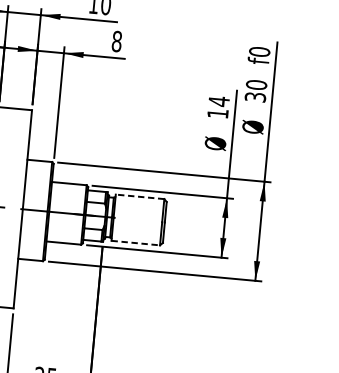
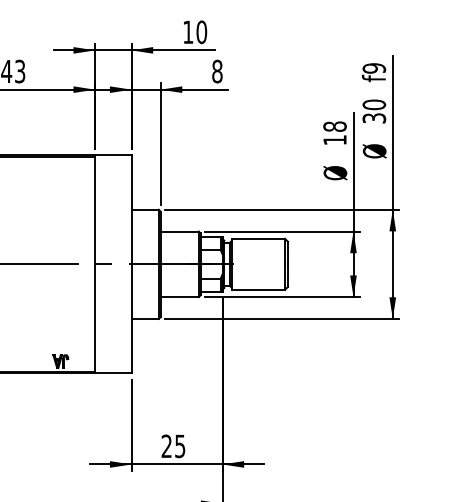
text: (259, 52) -> (374, 68), f0 -> f9
text: (218, 101) -> (334, 126), 14 -> 18
line: (140, 196) -> (258, 238), dashed -> solid
line: (135, 242) -> (258, 289), dashed -> solid

